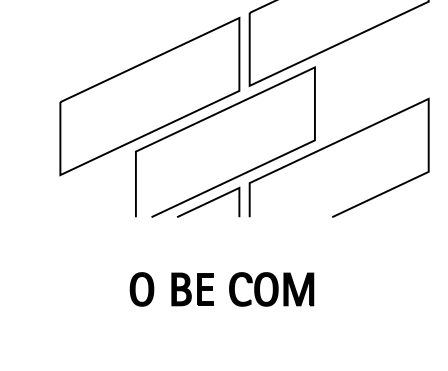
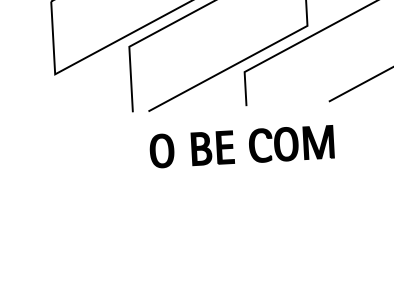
part: (208, 201) -> (204, 92), removed
part: (229, 289) -> (249, 146), moved

